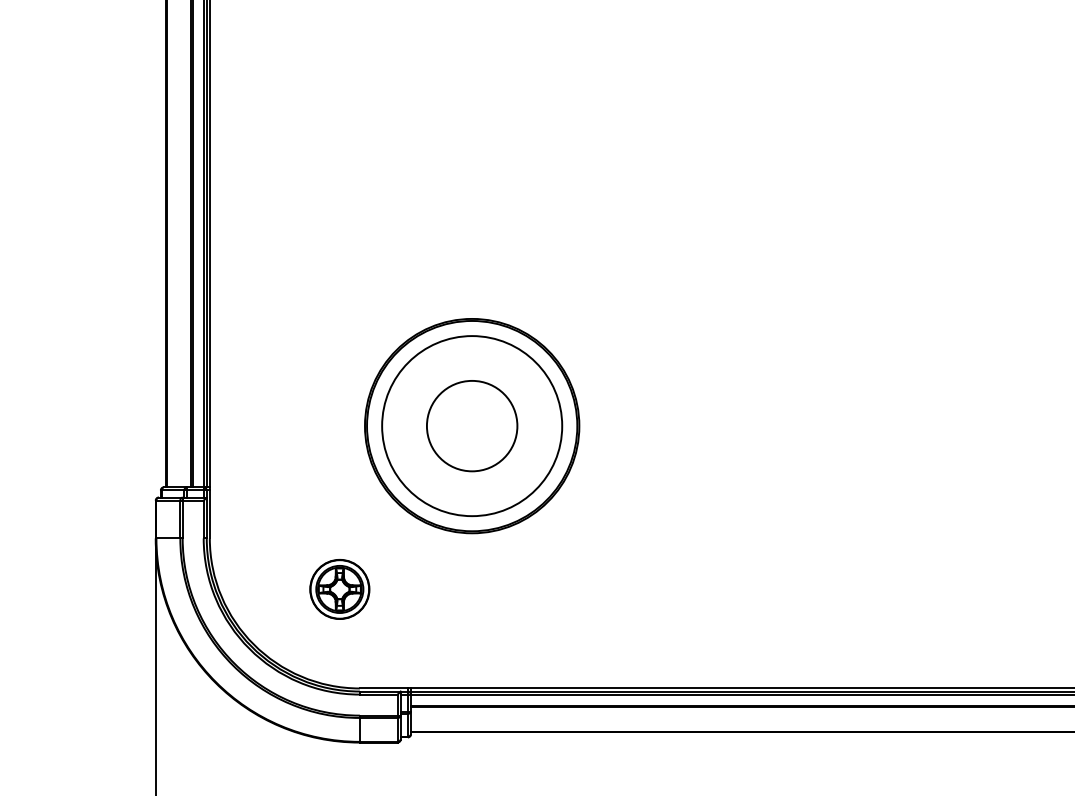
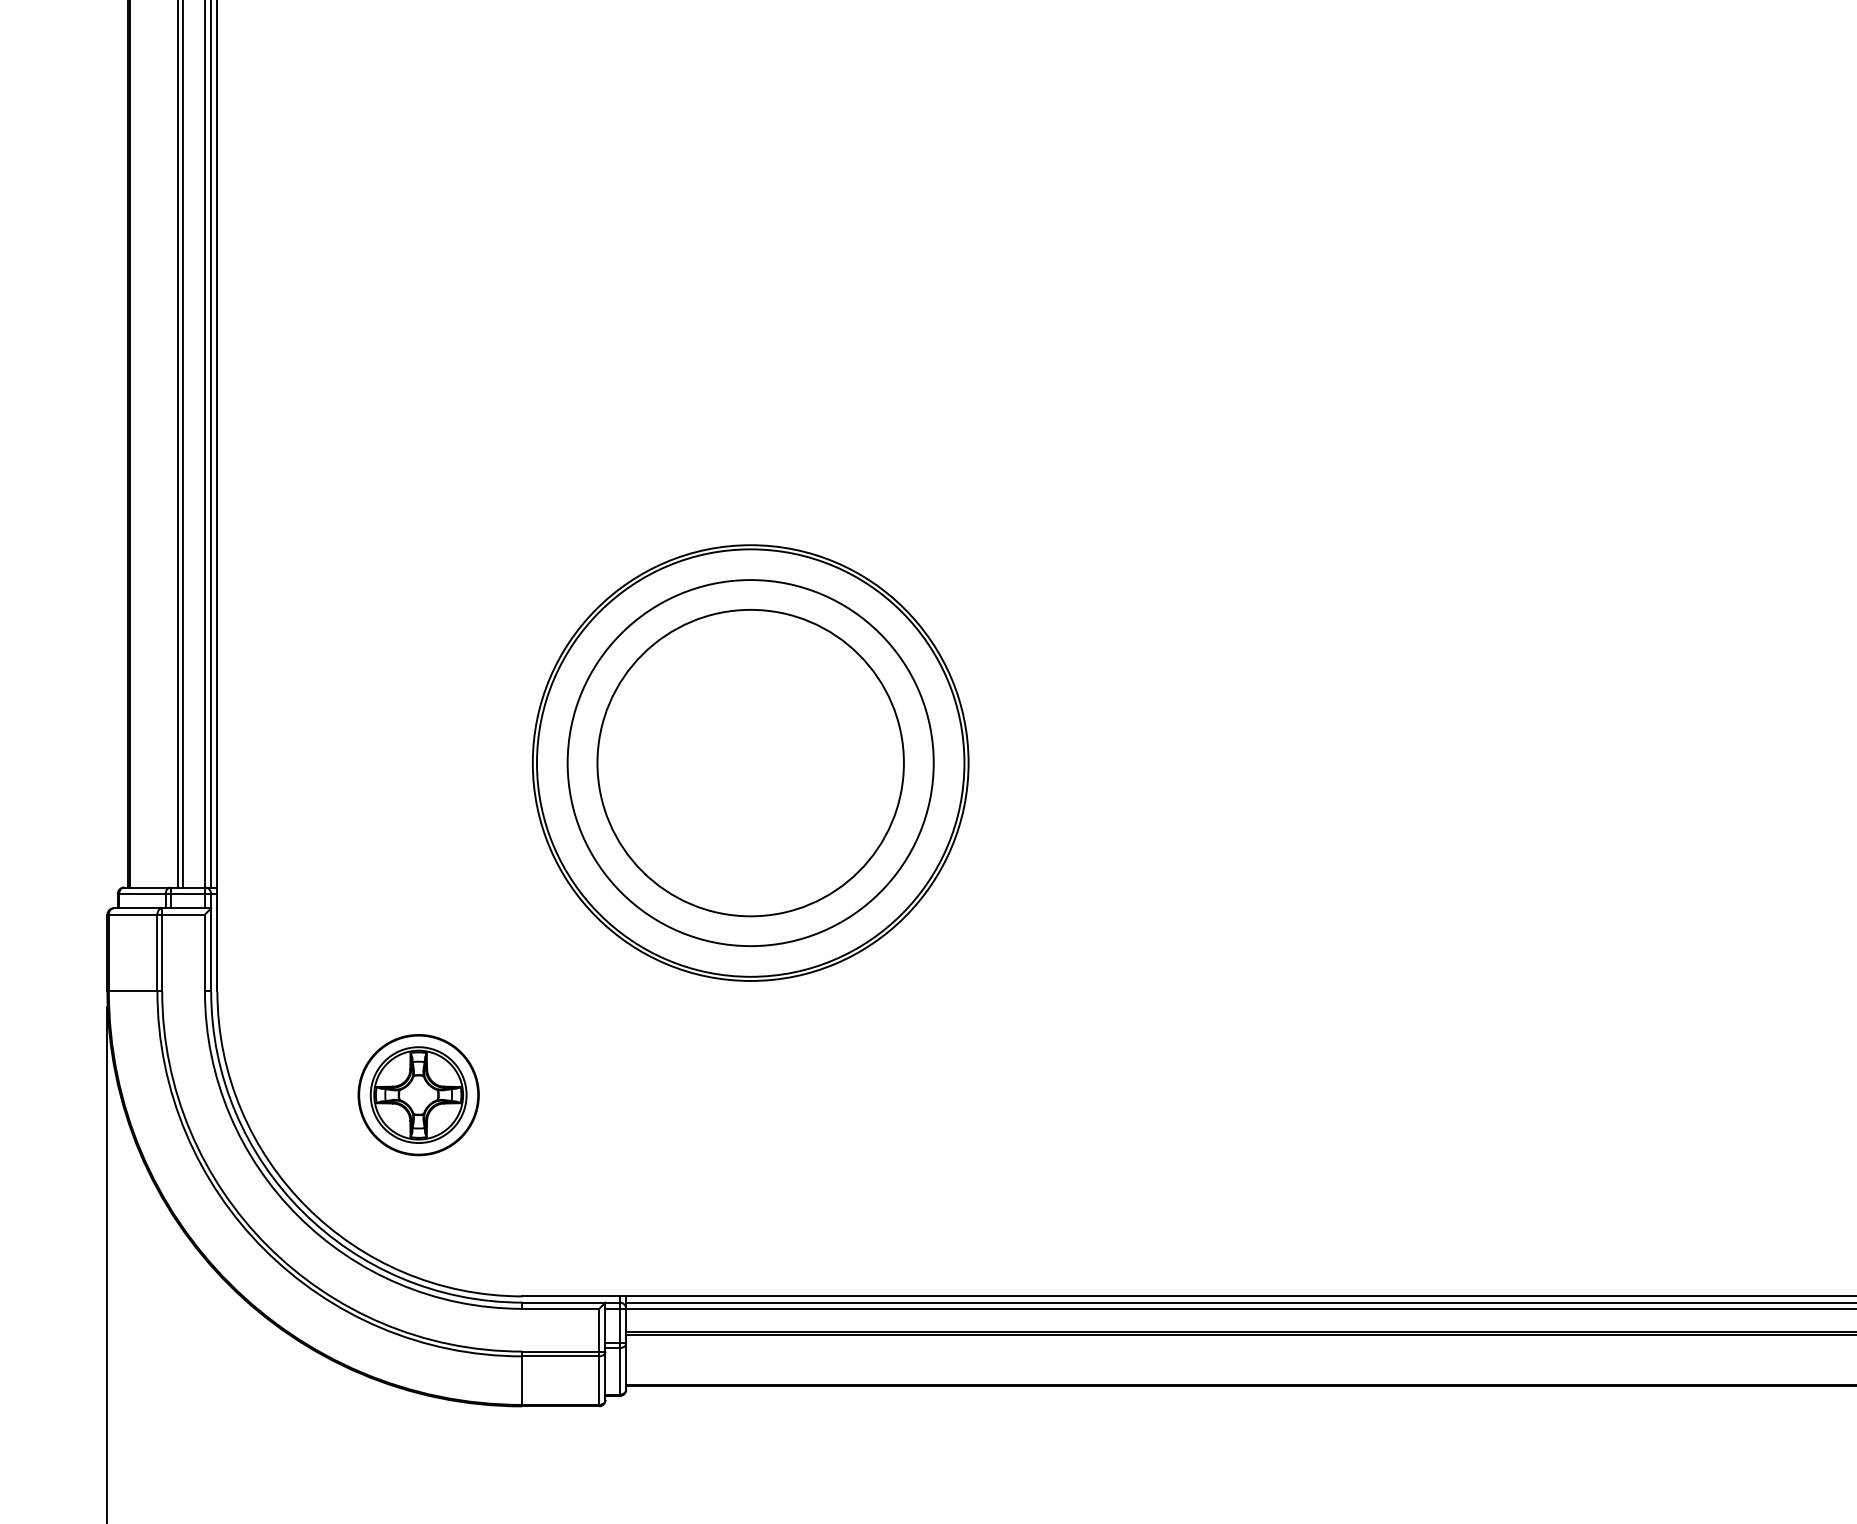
circle: (471, 425) -> (749, 761), size x1.67
part: (339, 589) -> (417, 1095), moved

